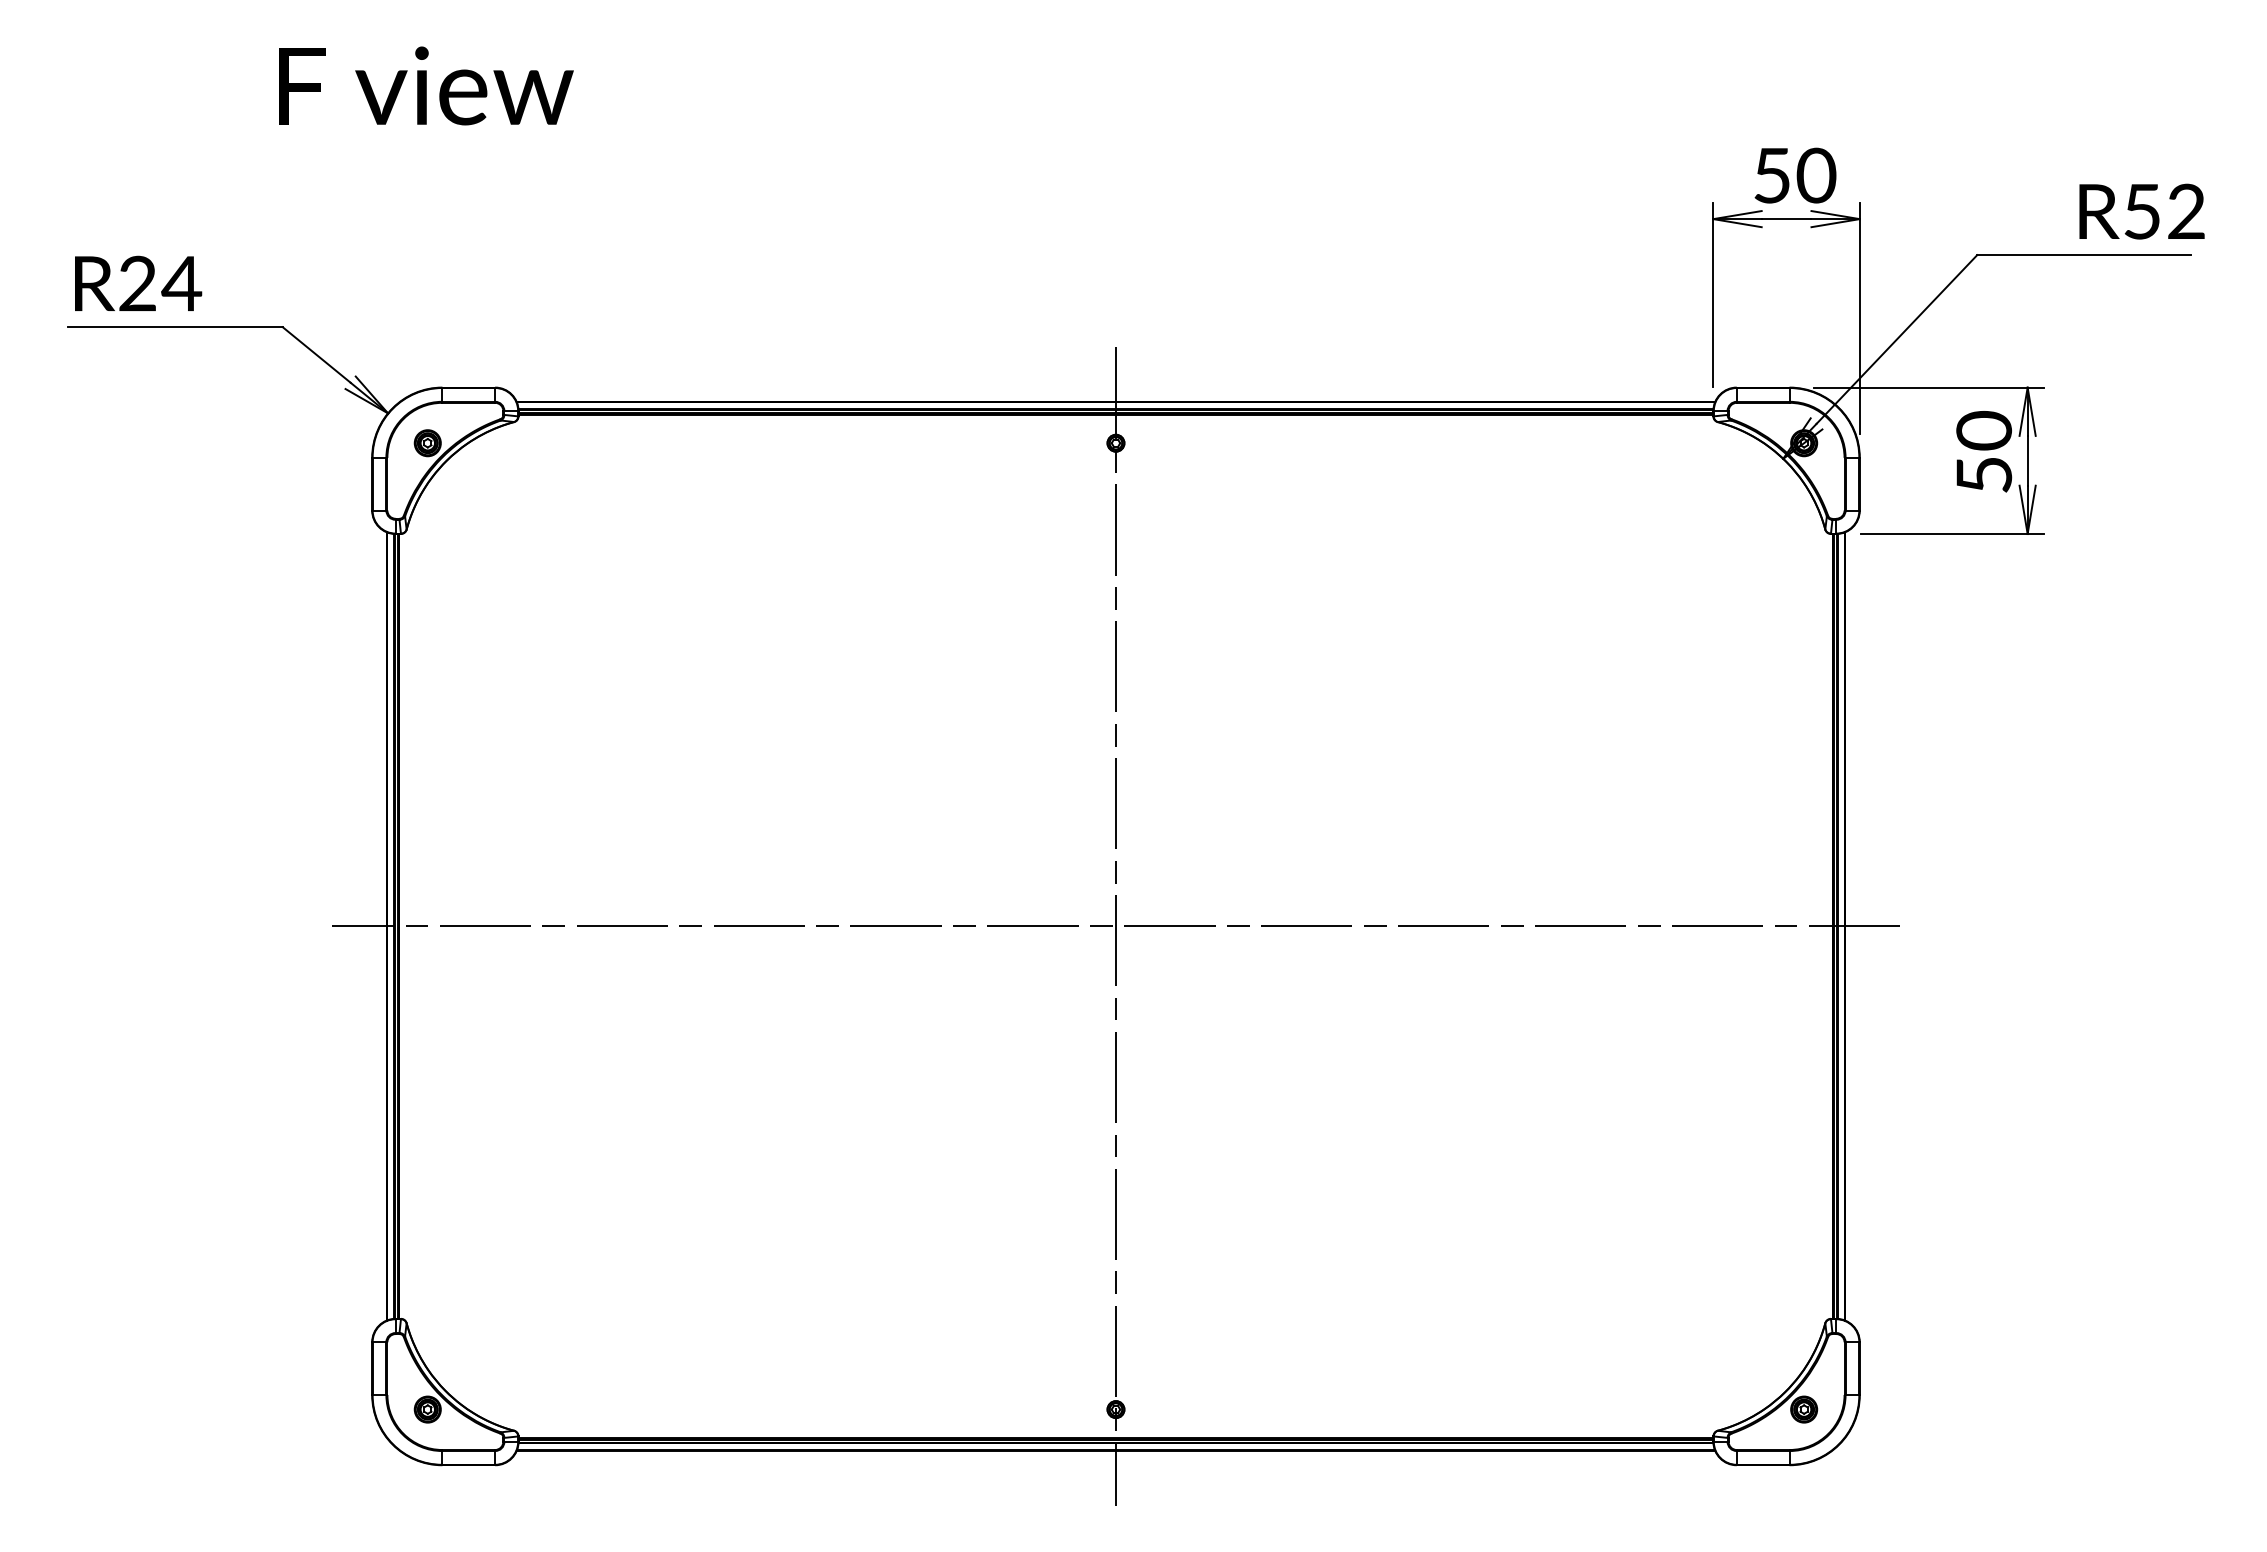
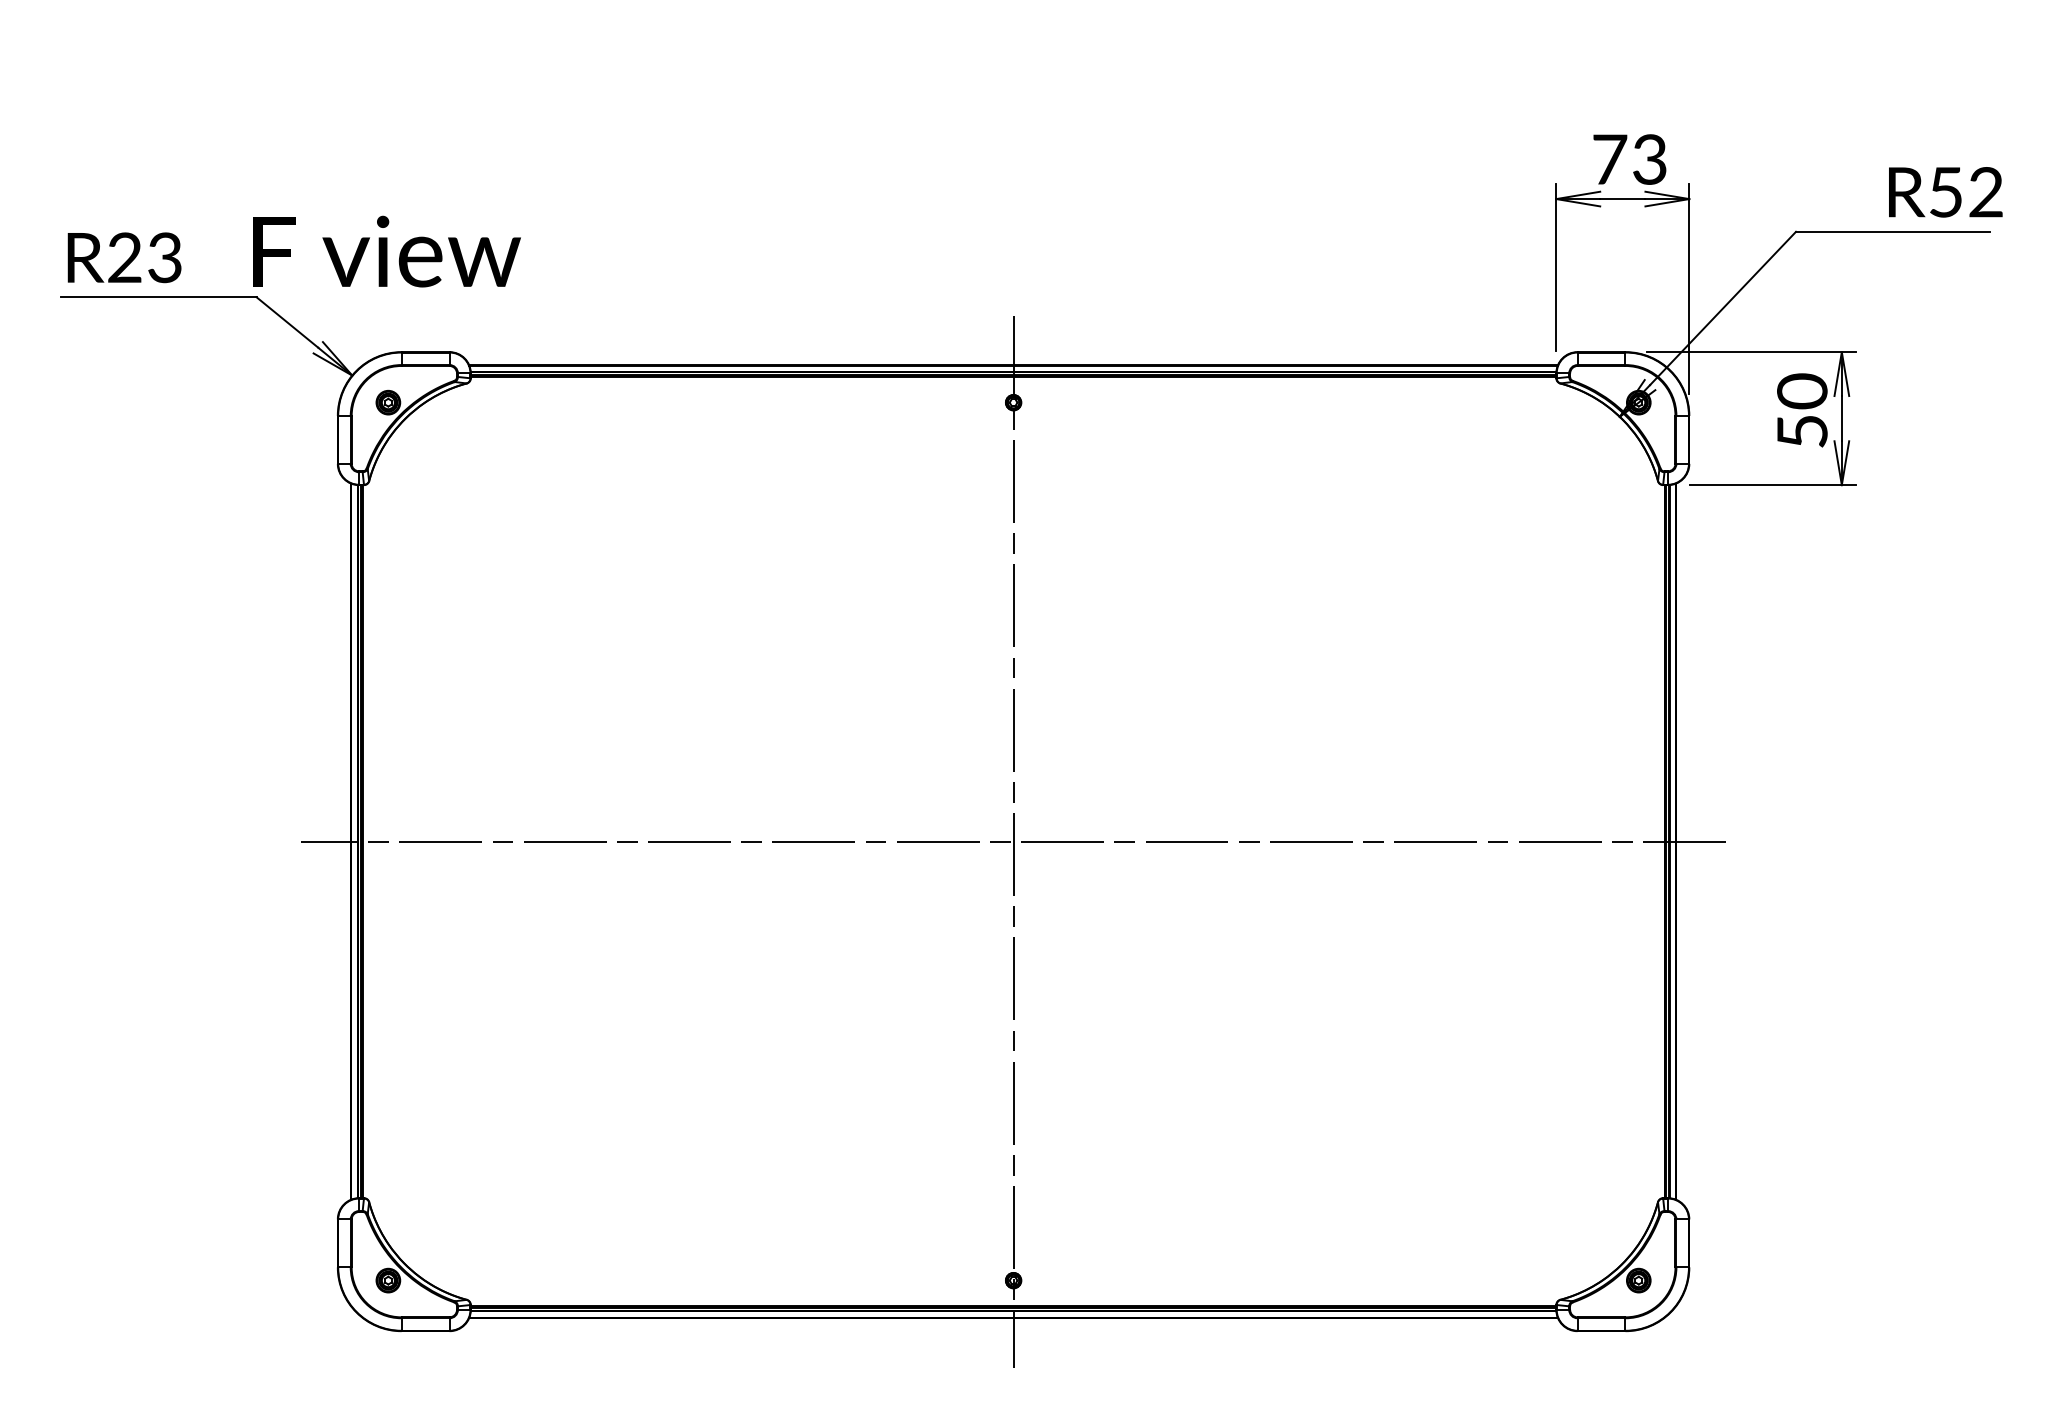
text: (426, 85) -> (387, 251), moved
text: (1795, 175) -> (1630, 159), 50 -> 73
text: (181, 283) -> (164, 257), R24 -> R23

